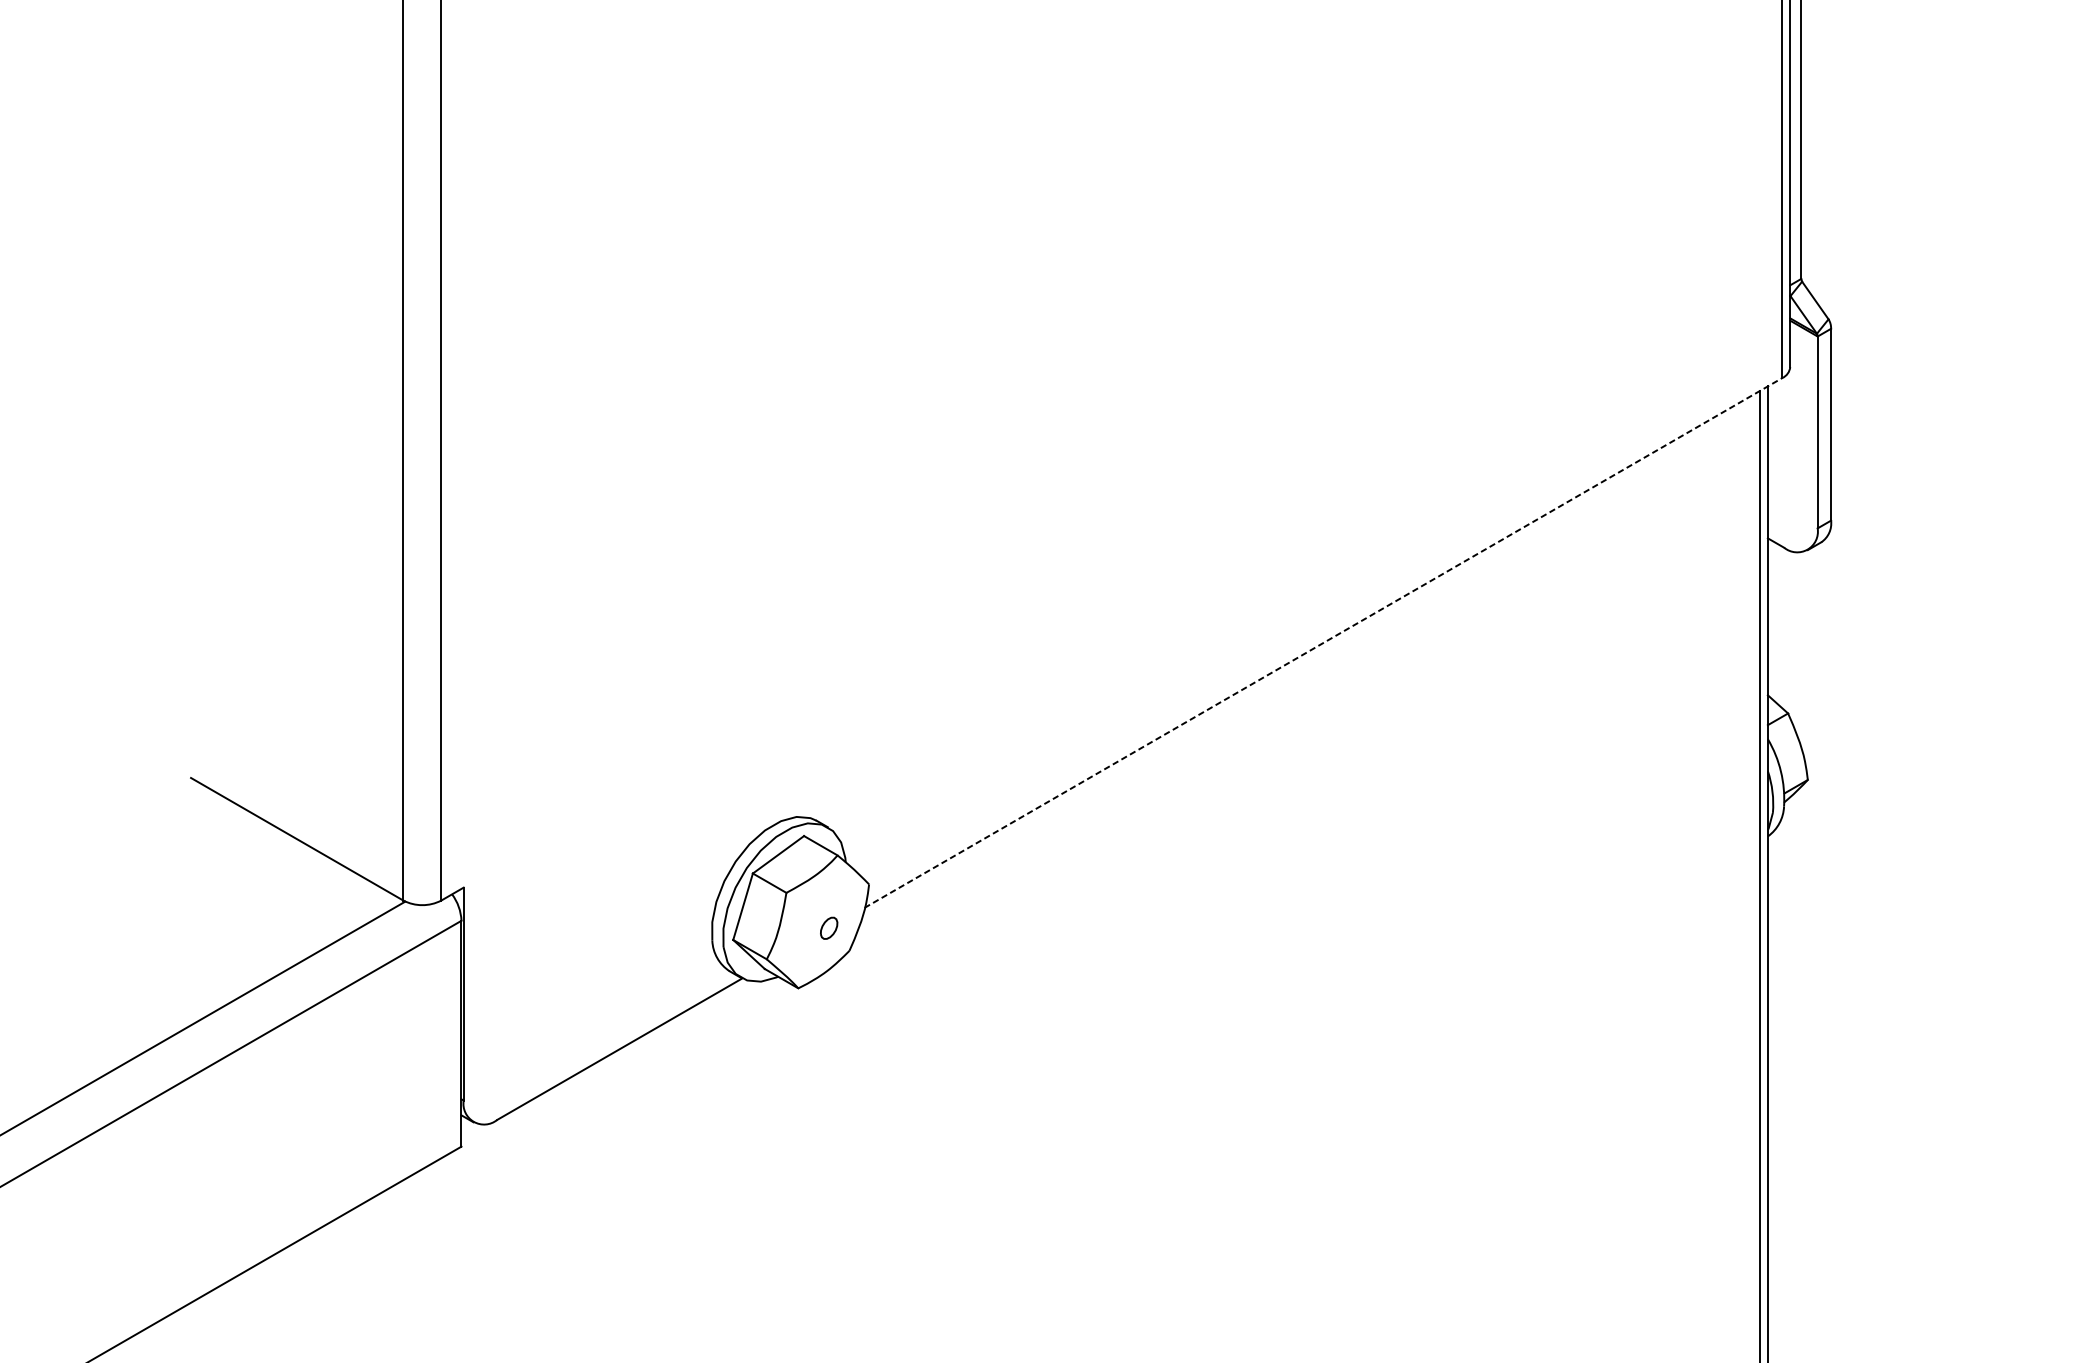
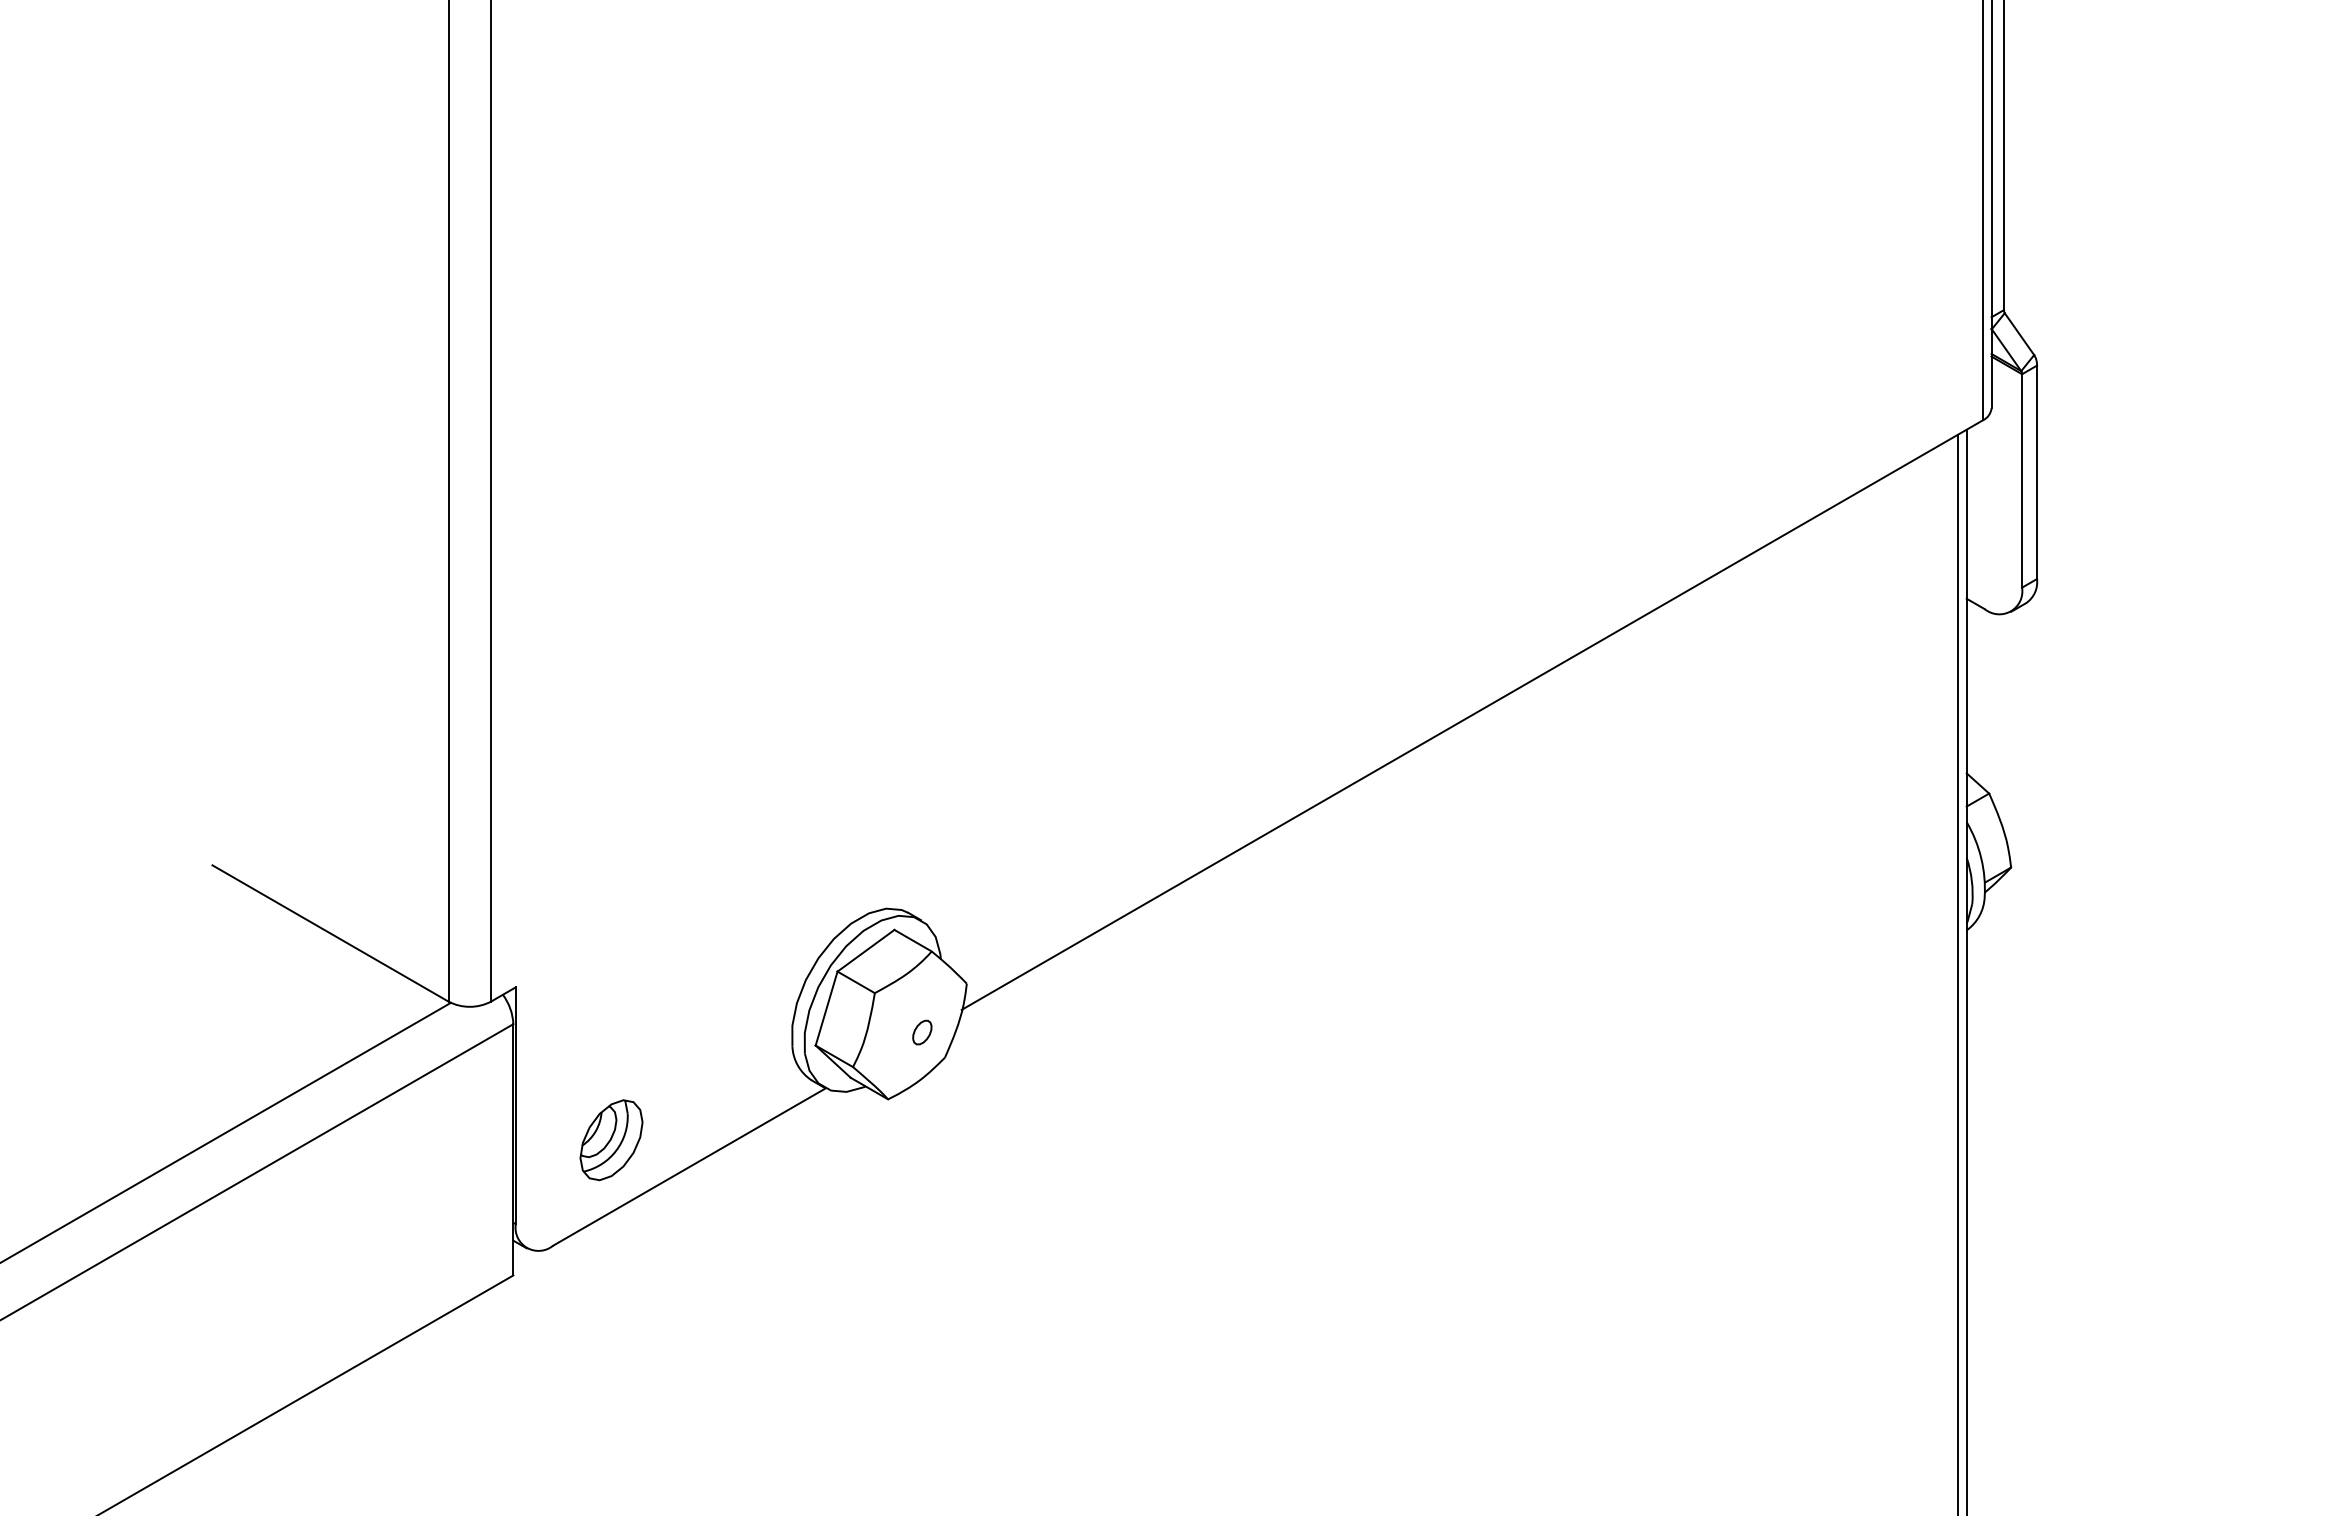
line: (1323, 643) -> (1472, 715), dashed -> solid
part: (549, 1025) -> (611, 1140), added

